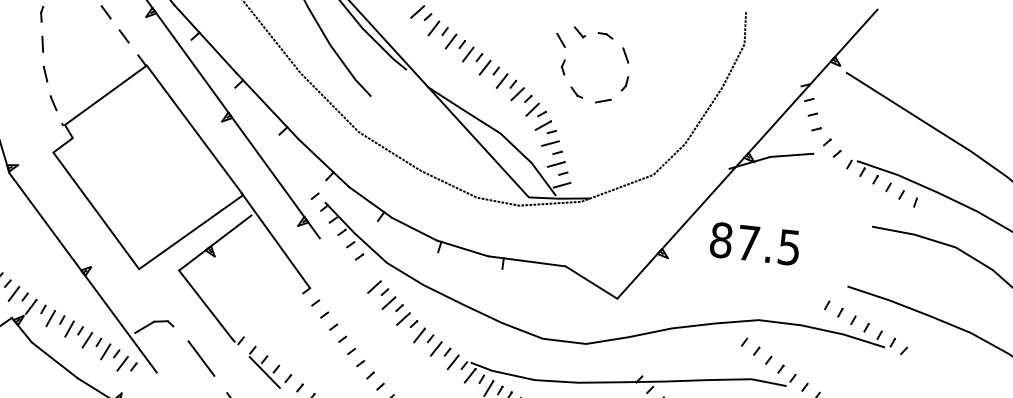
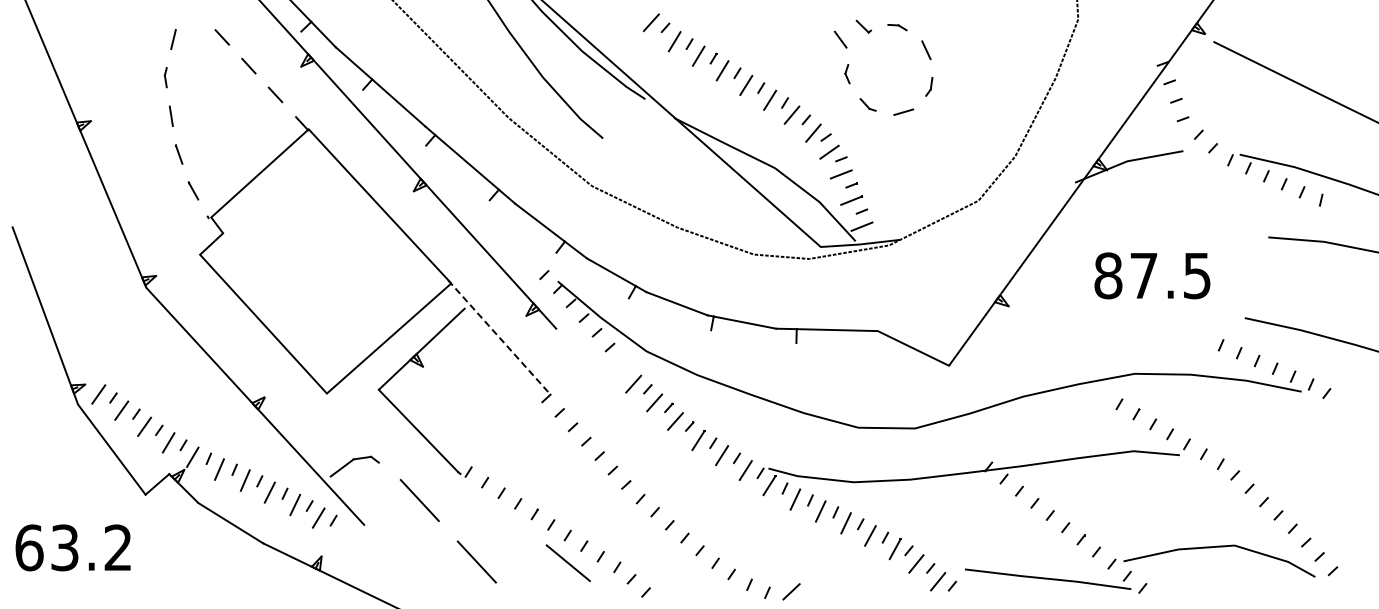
line: (275, 239) -> (498, 336), solid -> dashed
text: (755, 243) -> (1152, 275), moved
line: (264, 372) -> (503, 509), removed

